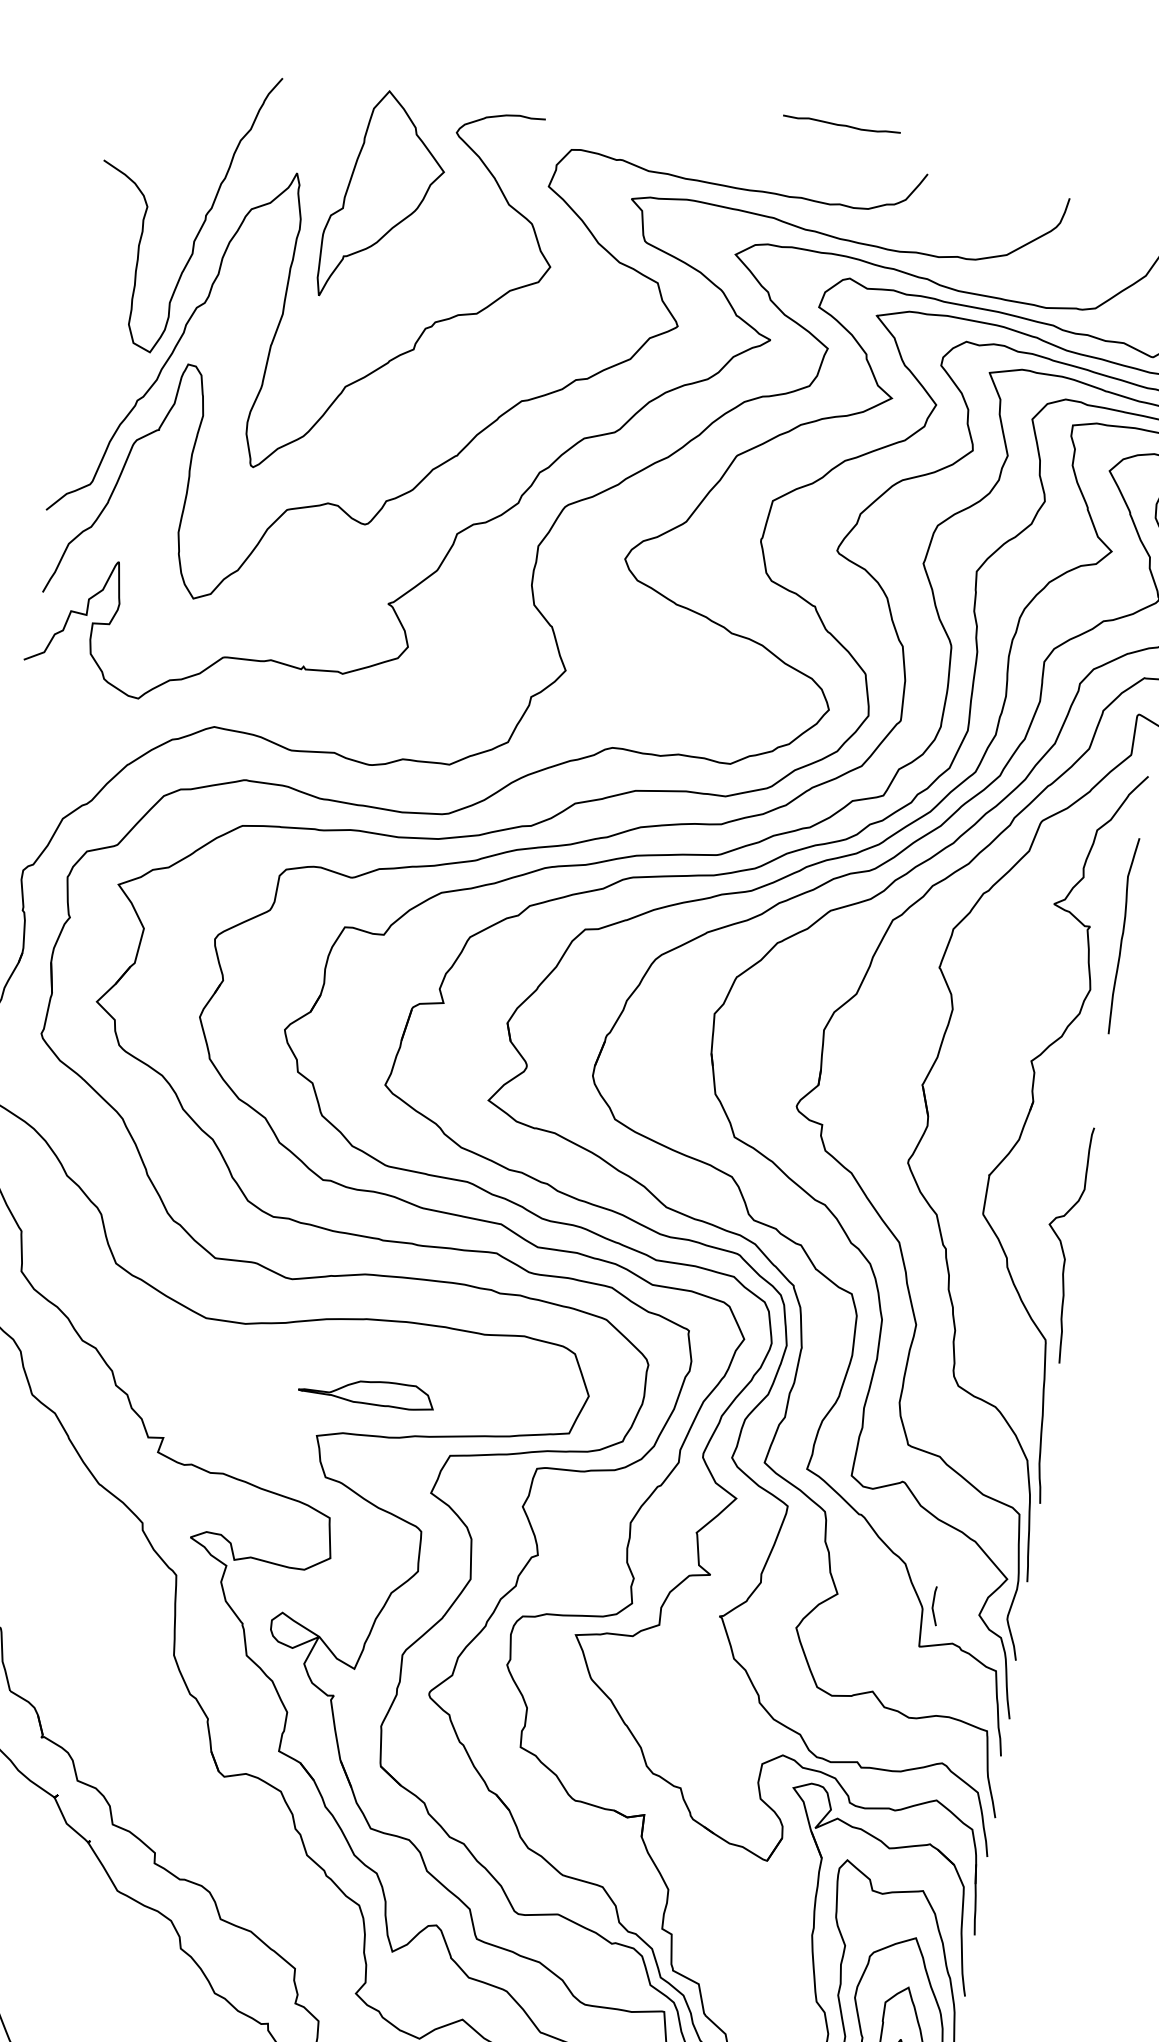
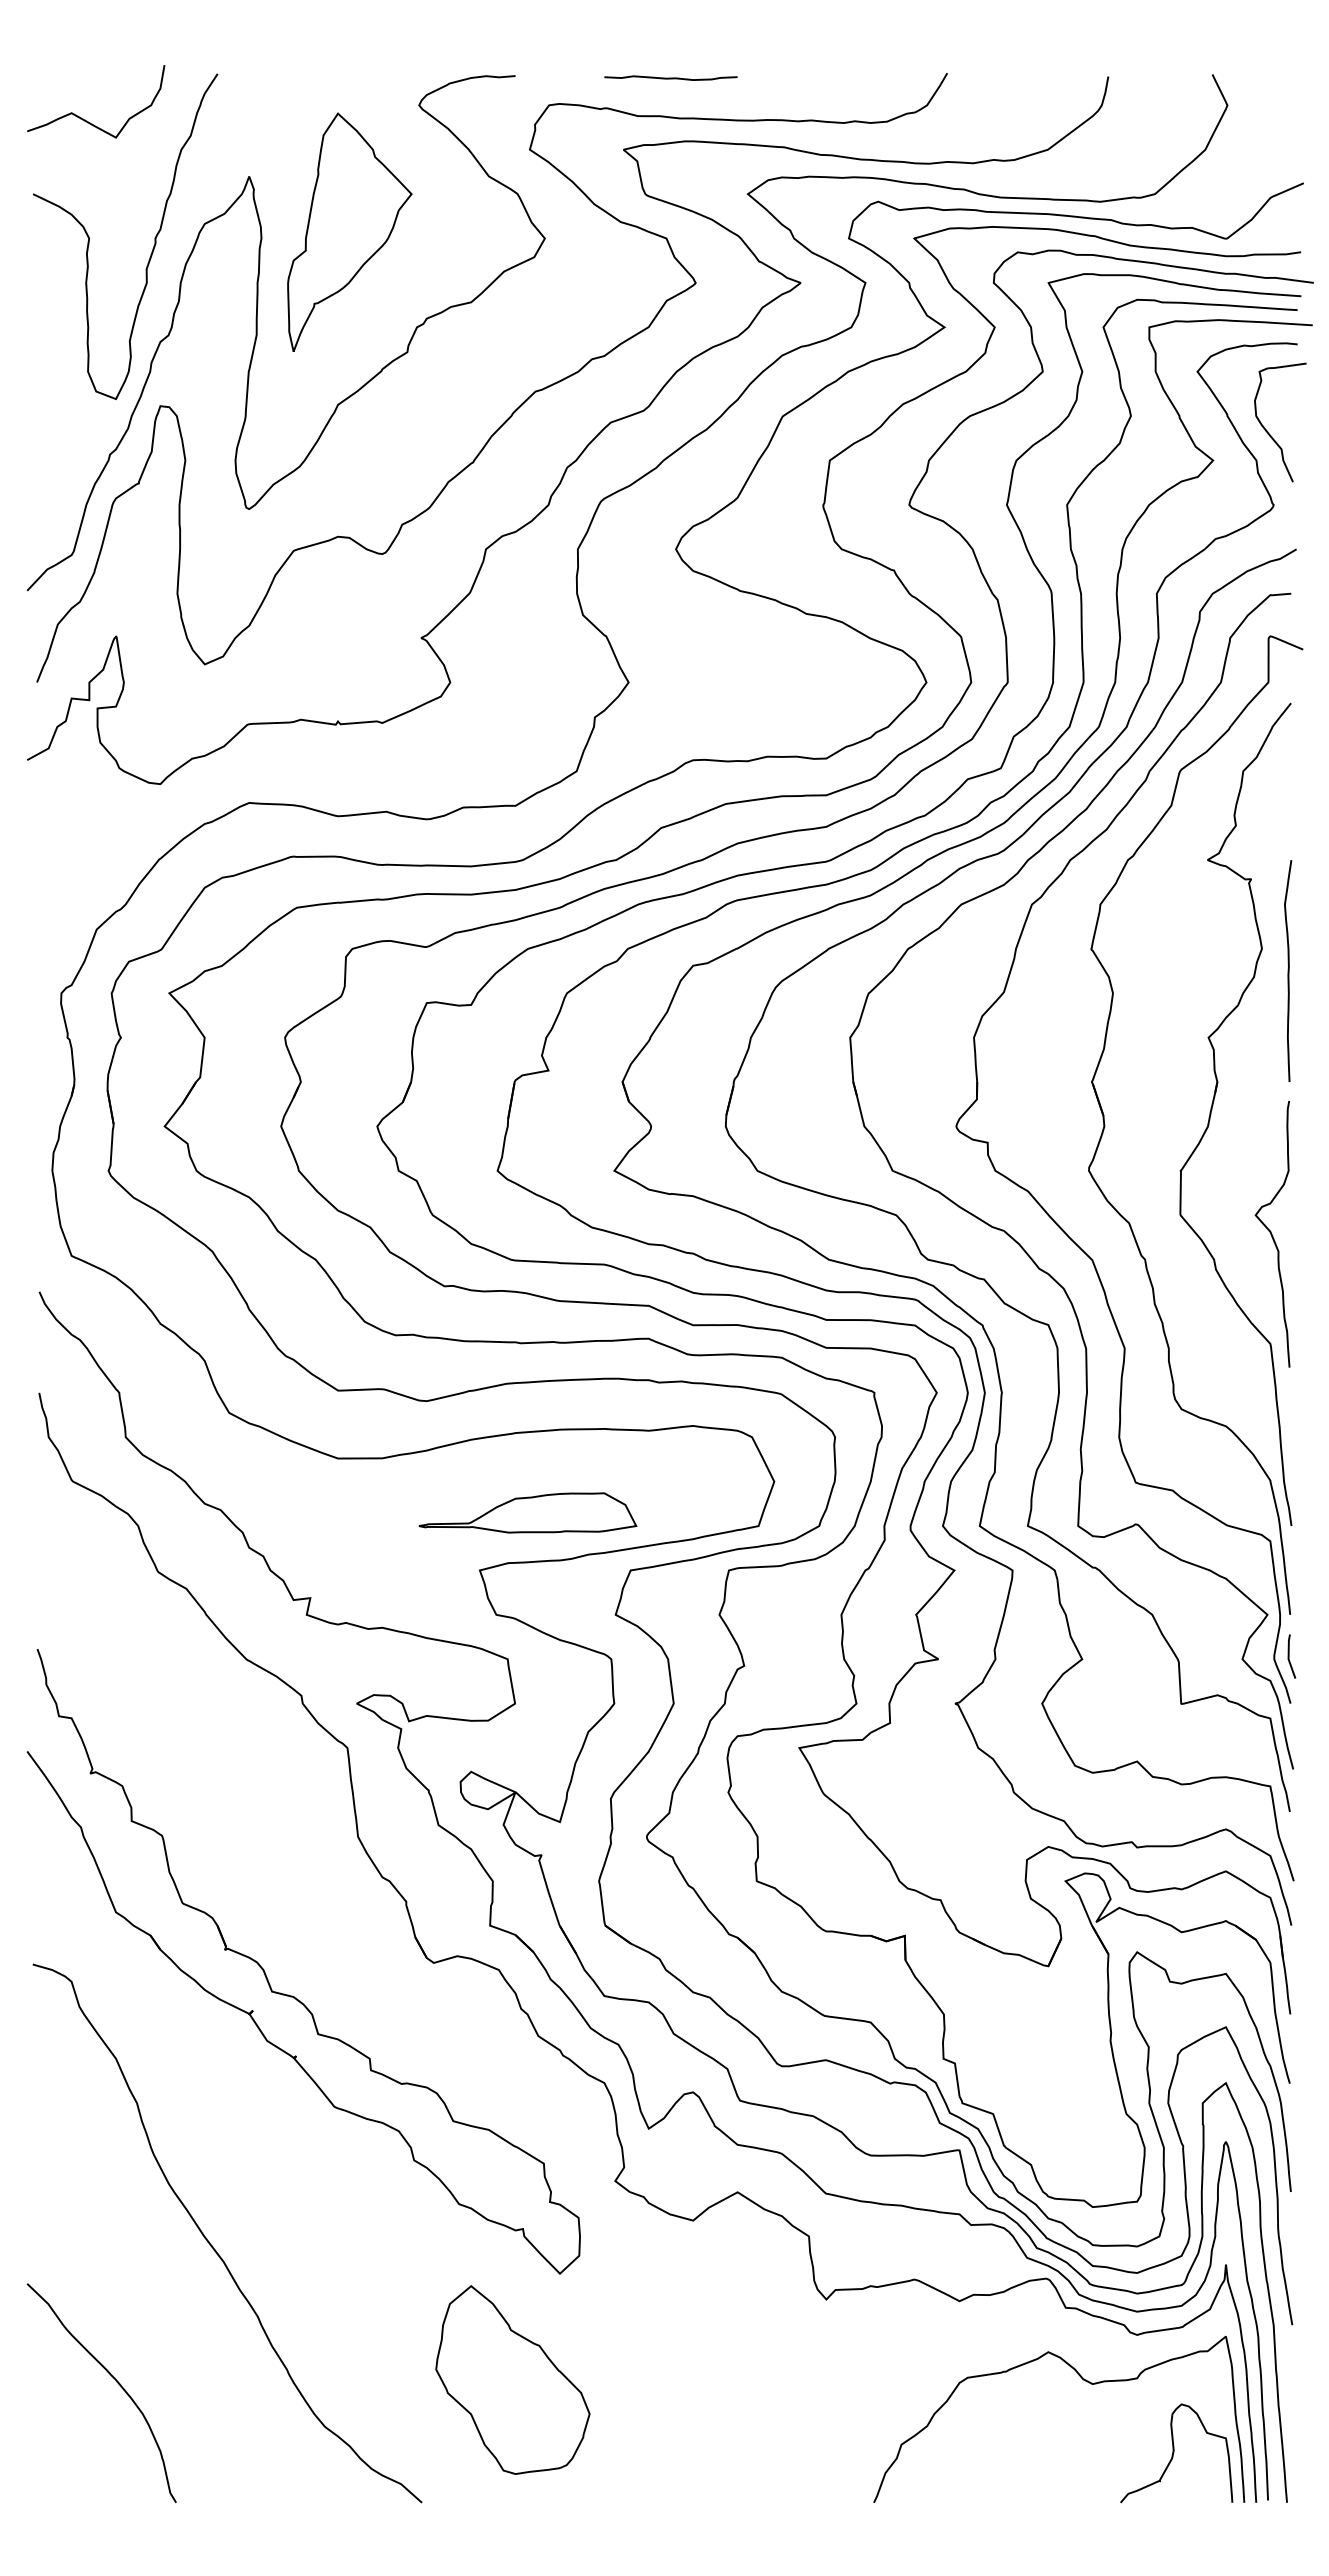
curve: (159, 101) -> (85, 119), added
curve: (841, 124) -> (670, 77), moved
part: (384, 197) -> (349, 231), moved
curve: (1122, 935) -> (1288, 970), moved
part: (366, 1390) -> (527, 1512), size x1.43
line: (933, 1605) -> (1289, 1656), moved

